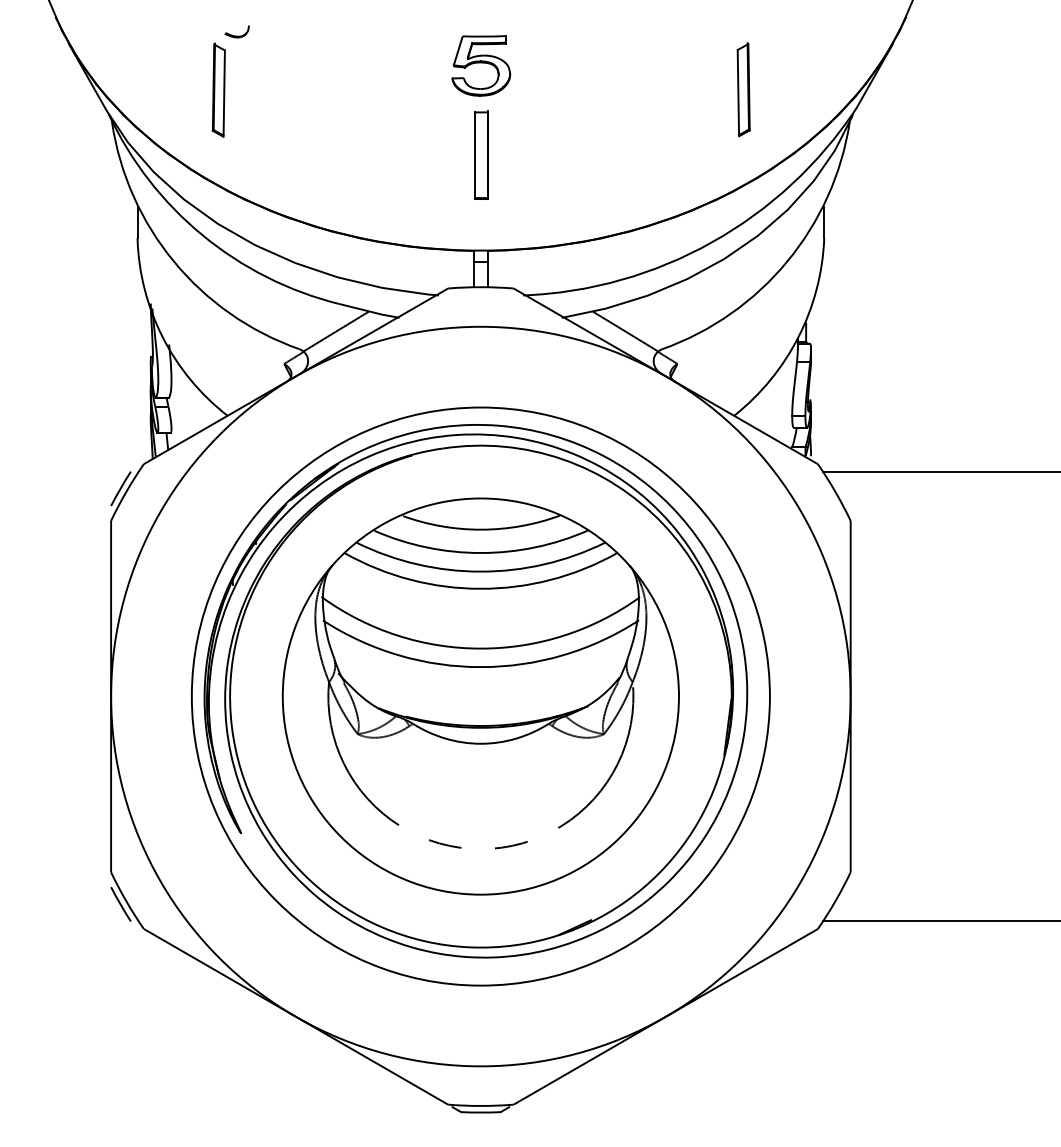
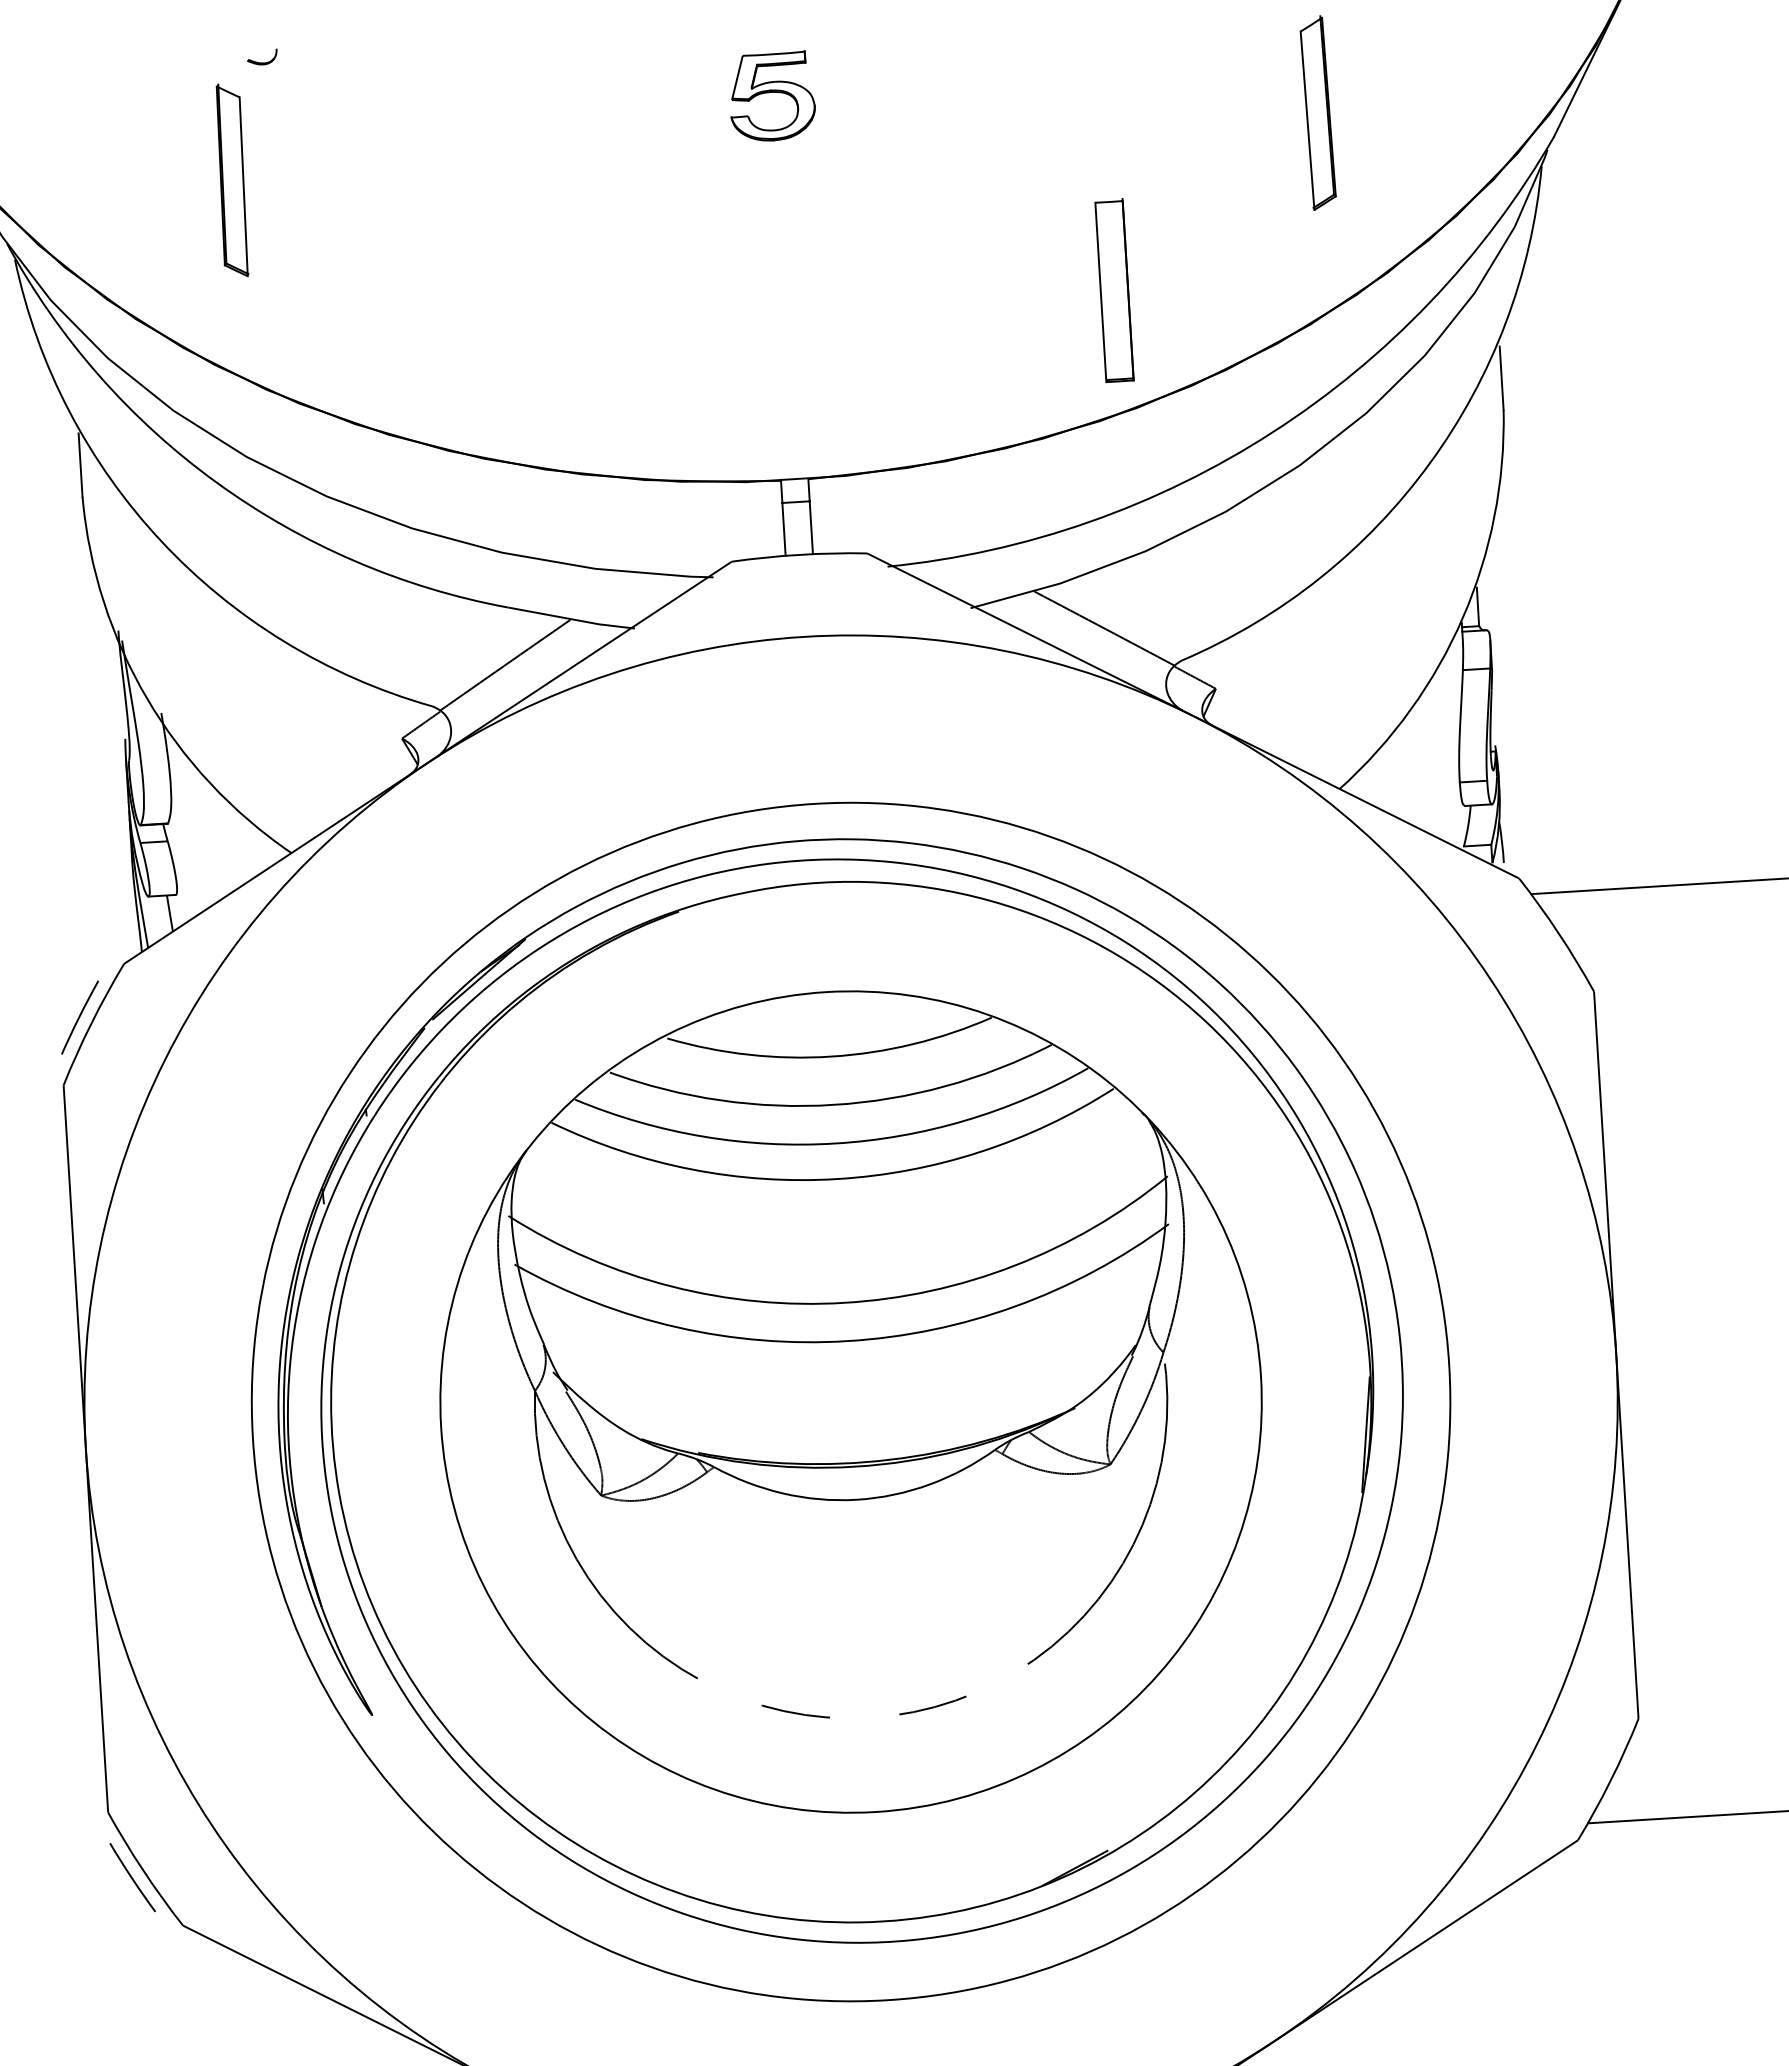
part: (236, 31) -> (261, 56), size x0.6
part: (481, 65) -> (772, 96), size x0.7
part: (481, 154) -> (1114, 289), moved

